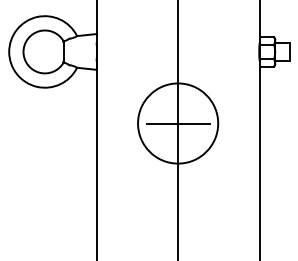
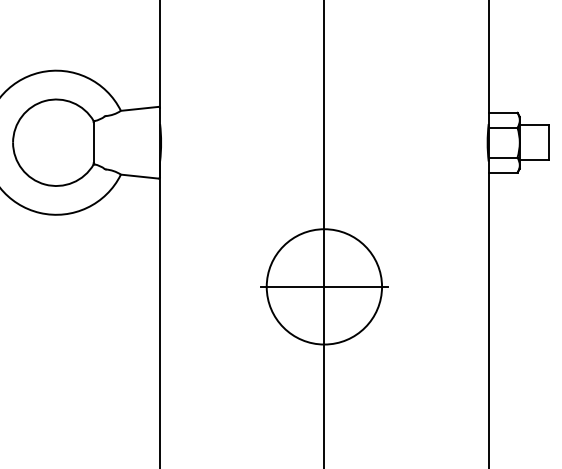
circle: (177, 123) -> (323, 286), size x0.71

